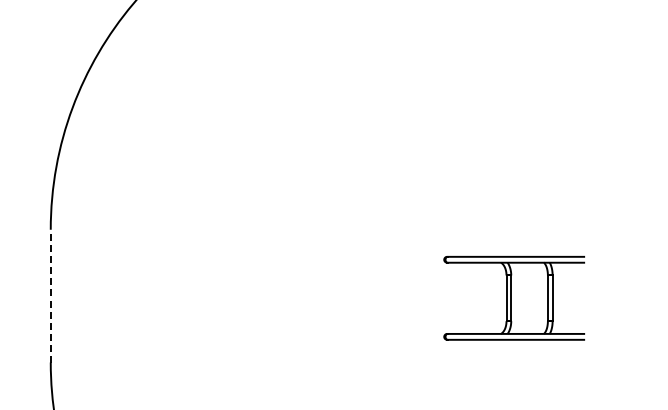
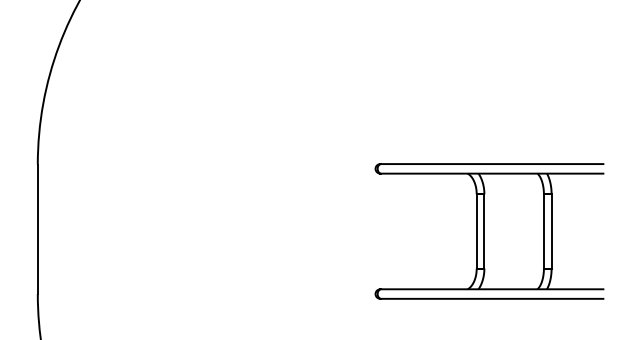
line: (50, 295) -> (37, 228), dashed -> solid
part: (514, 298) -> (489, 231), size x1.67

